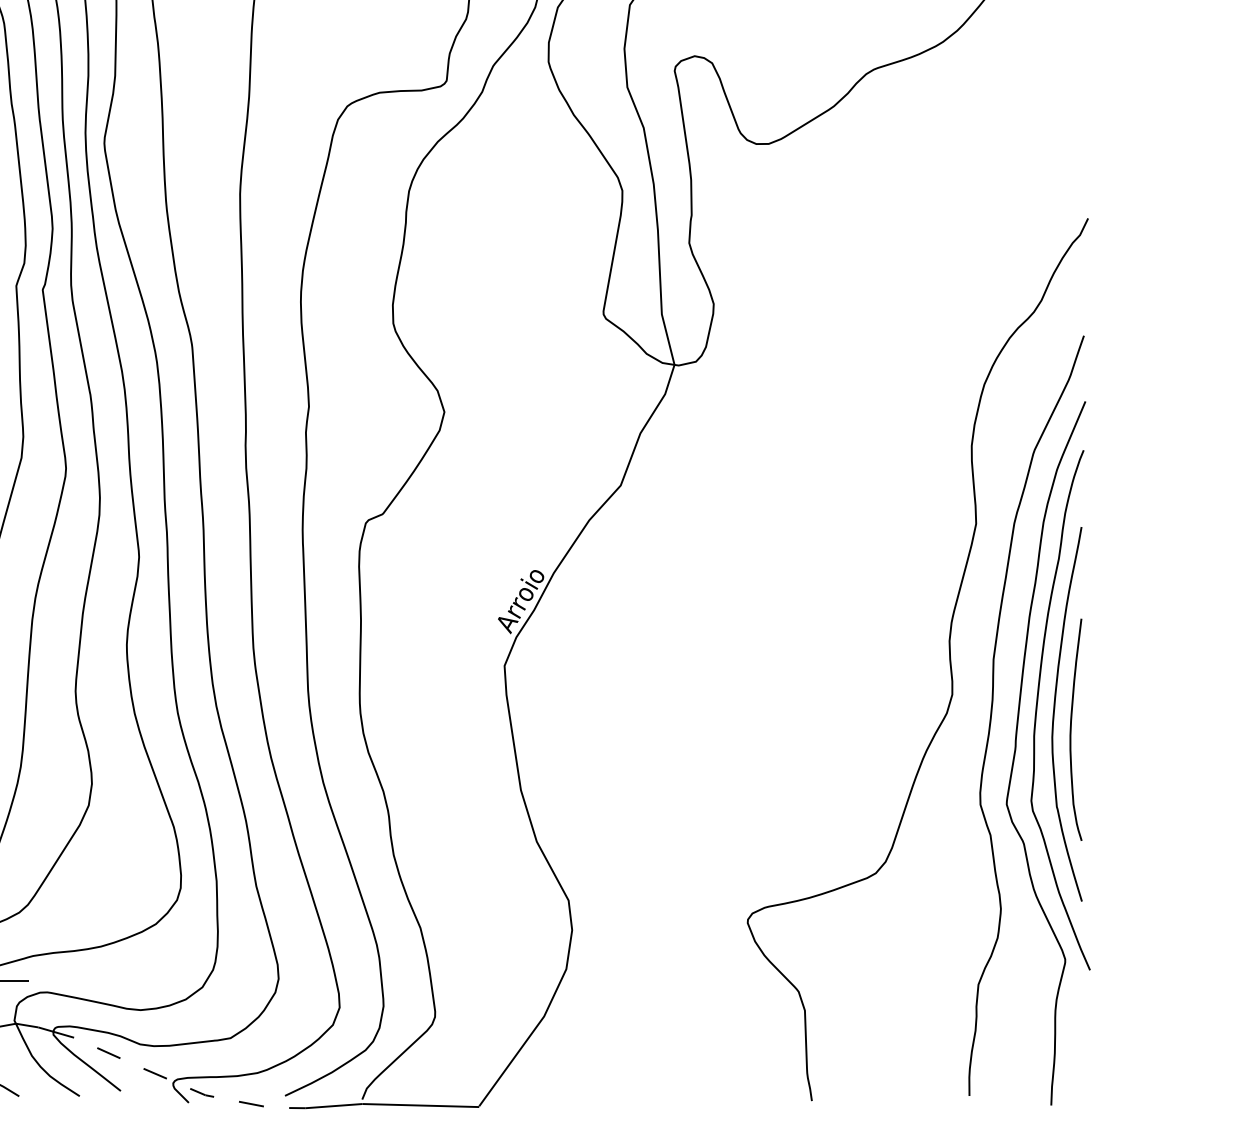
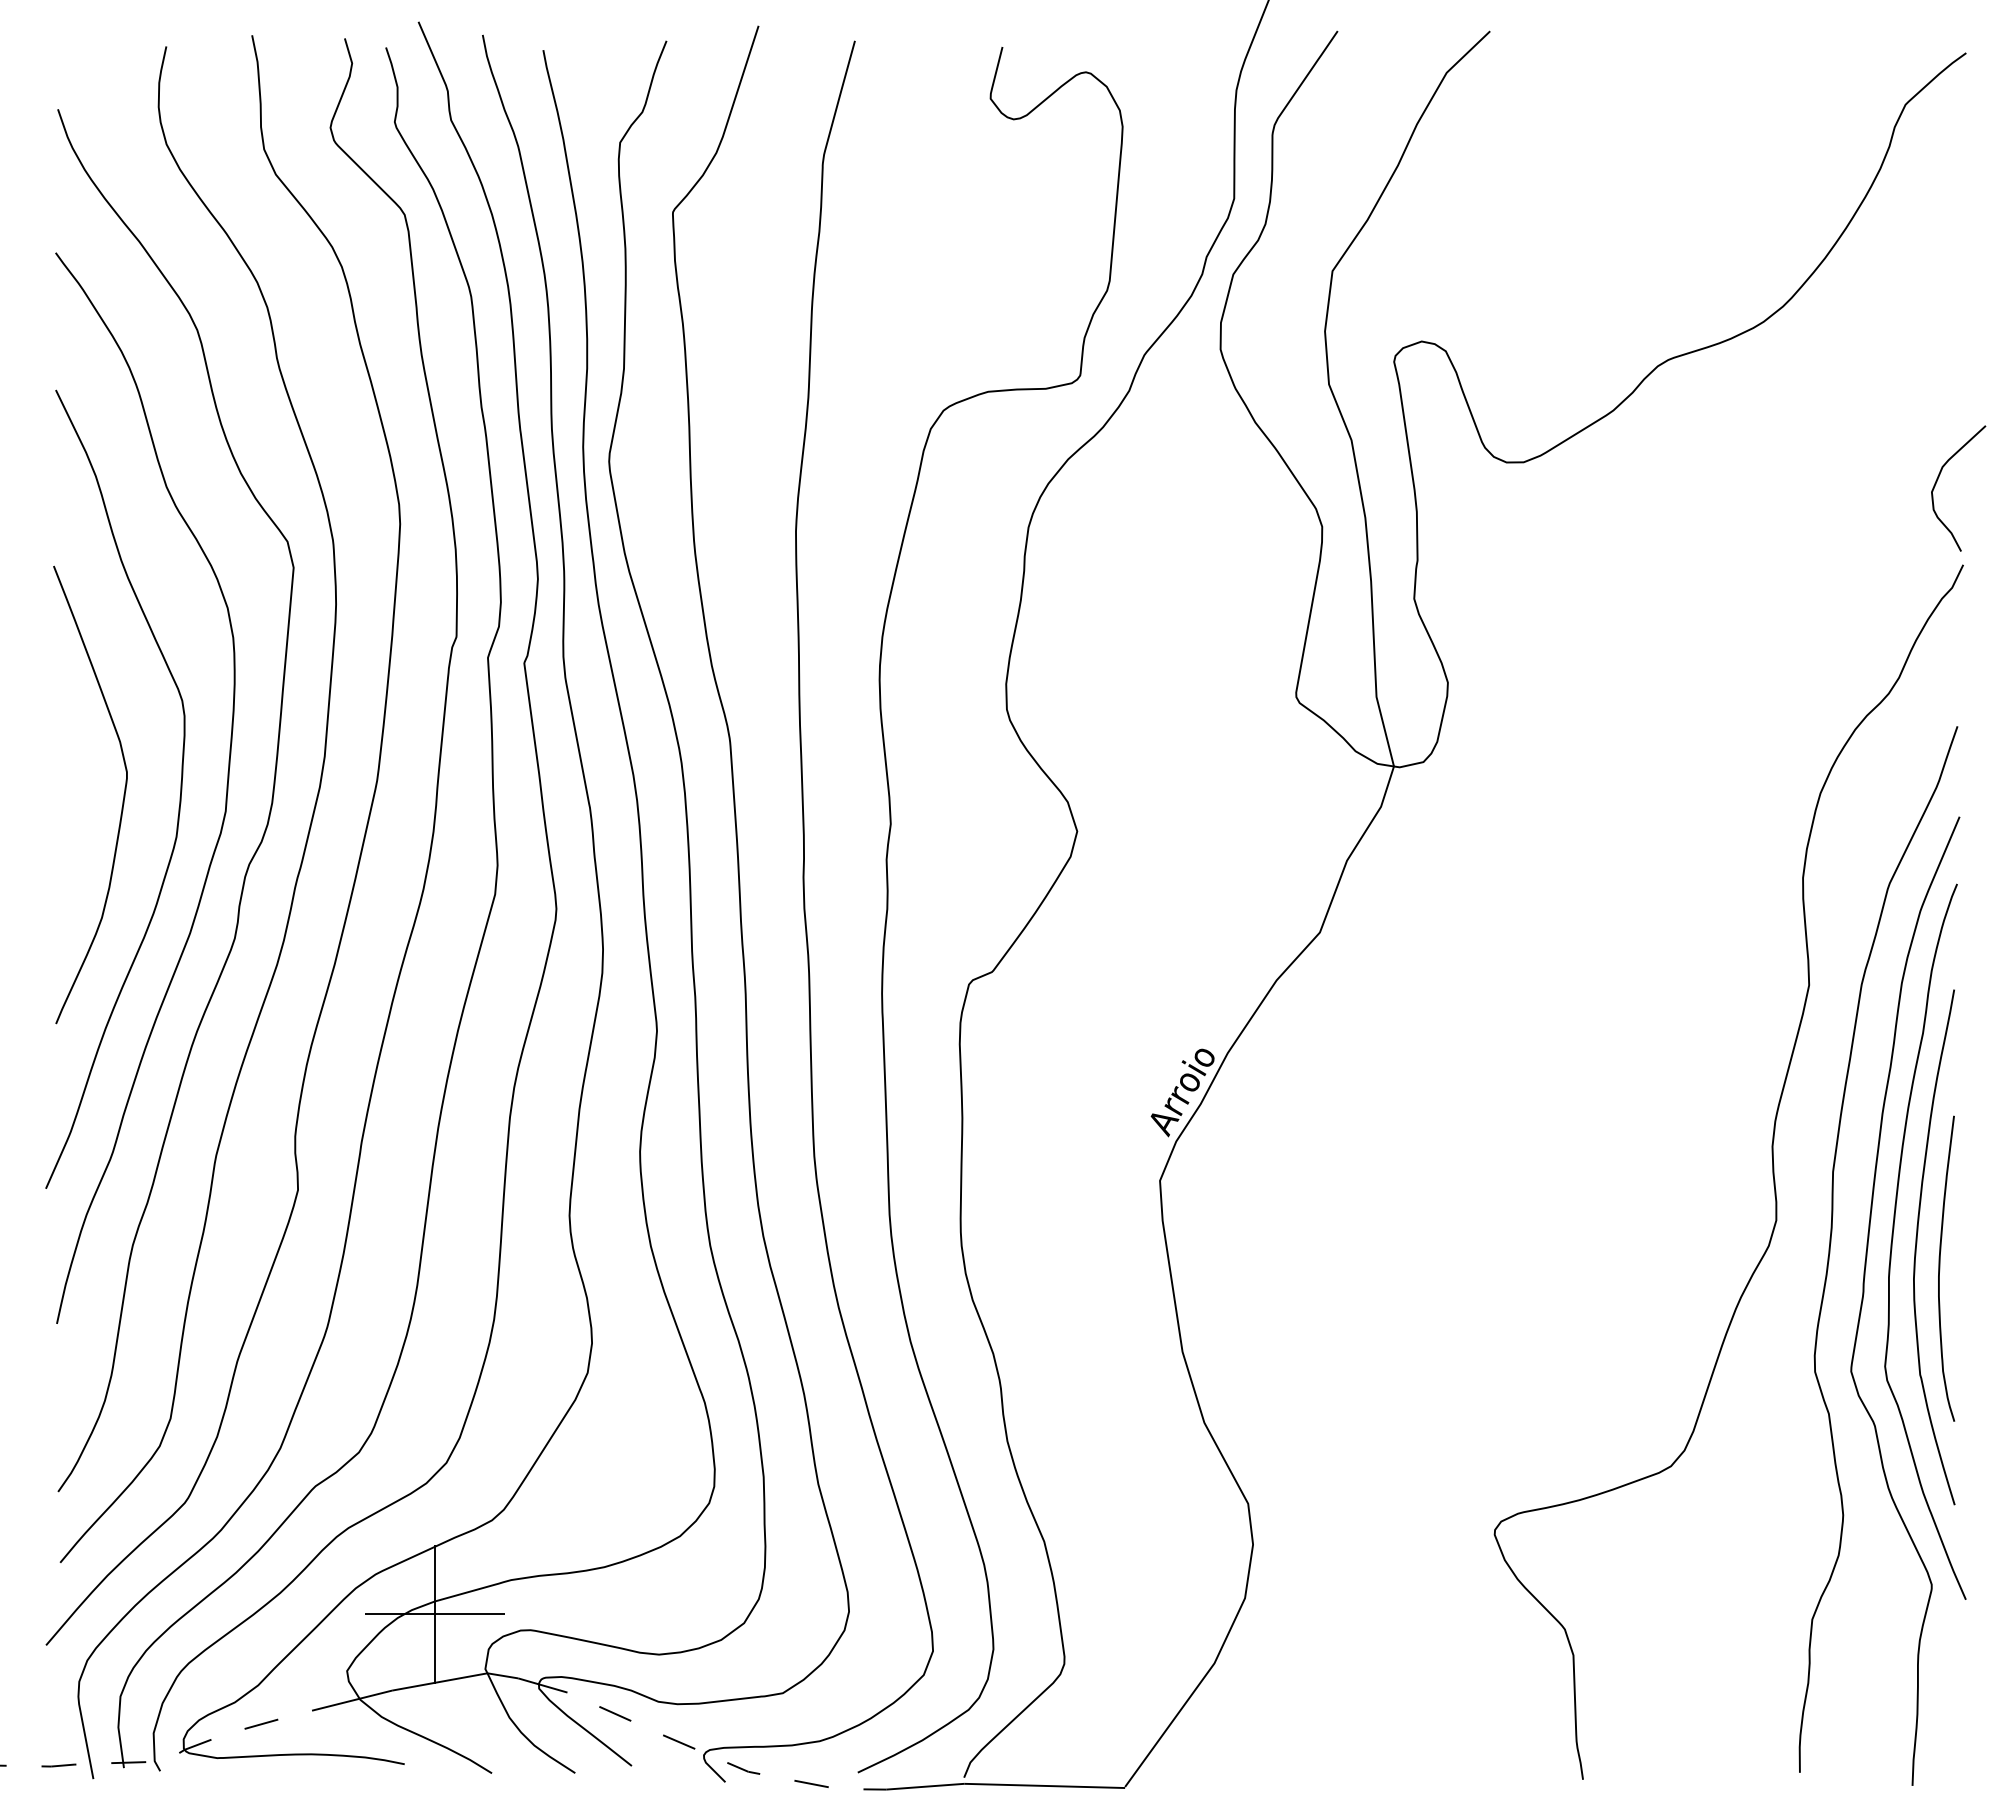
curve: (1070, 156) -> (1938, 479), added

